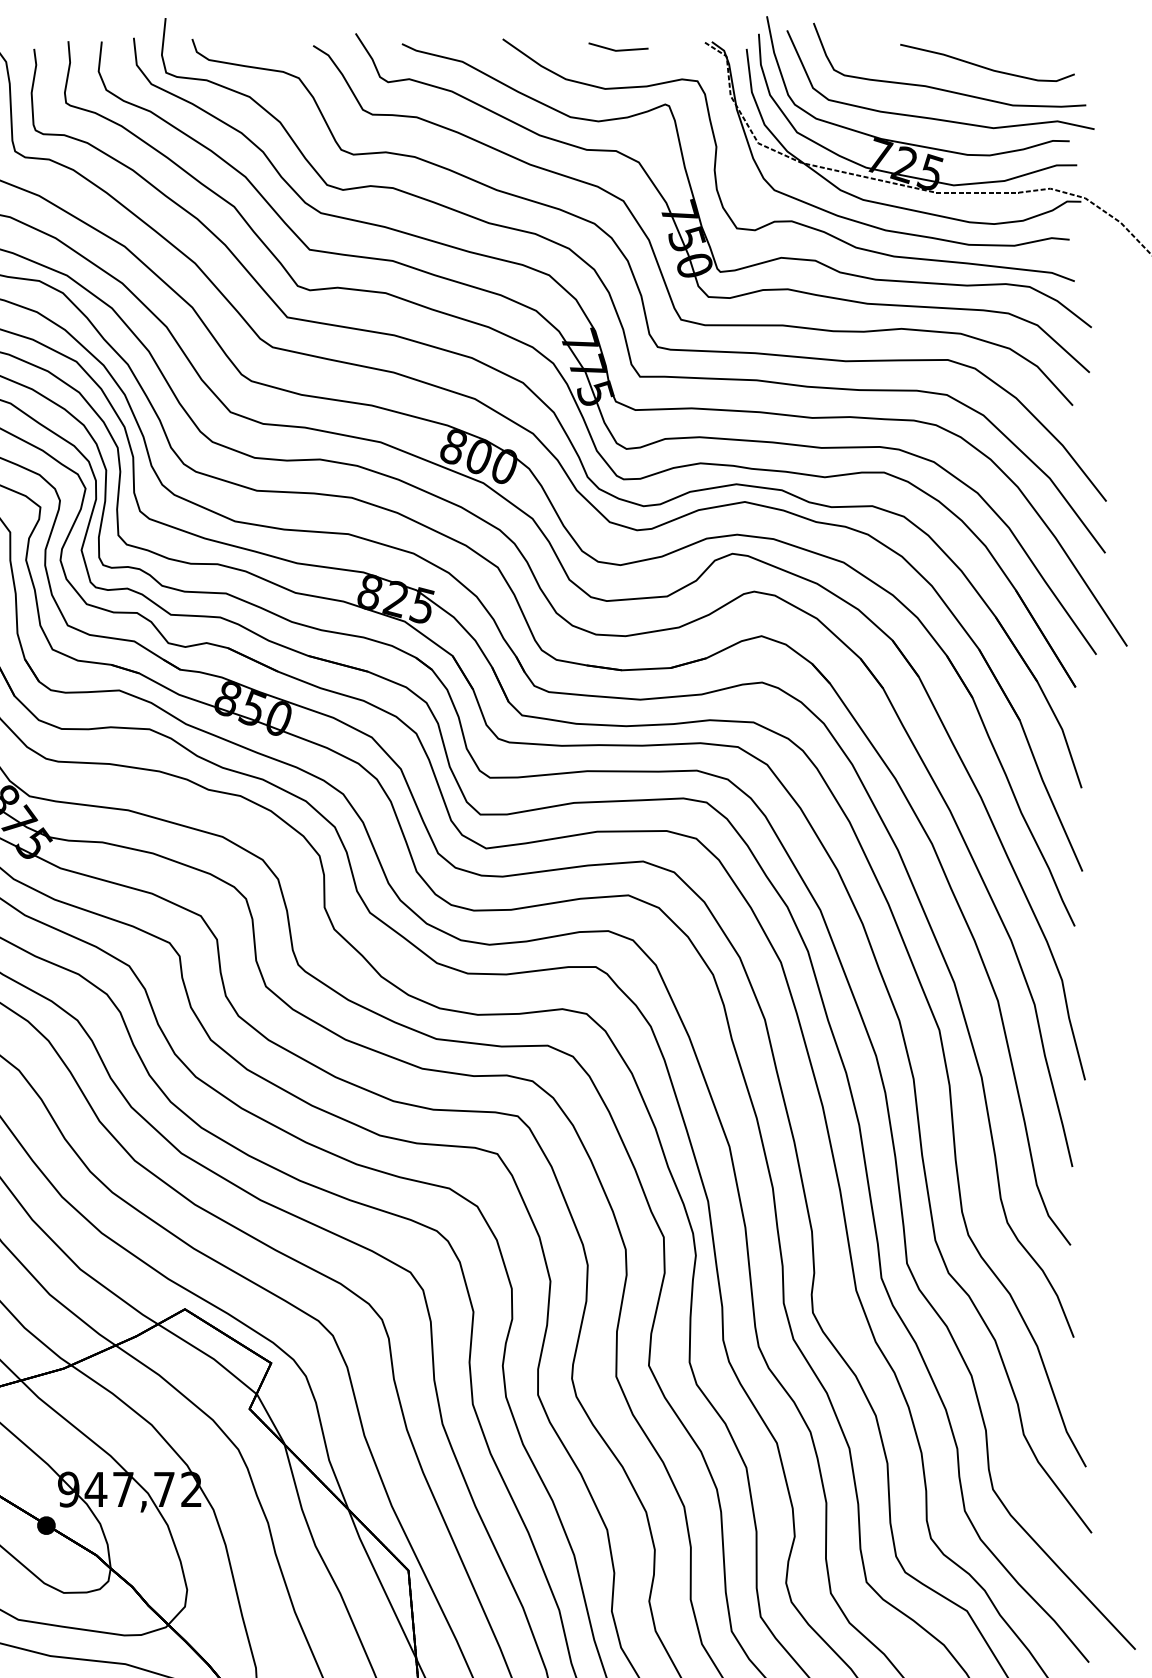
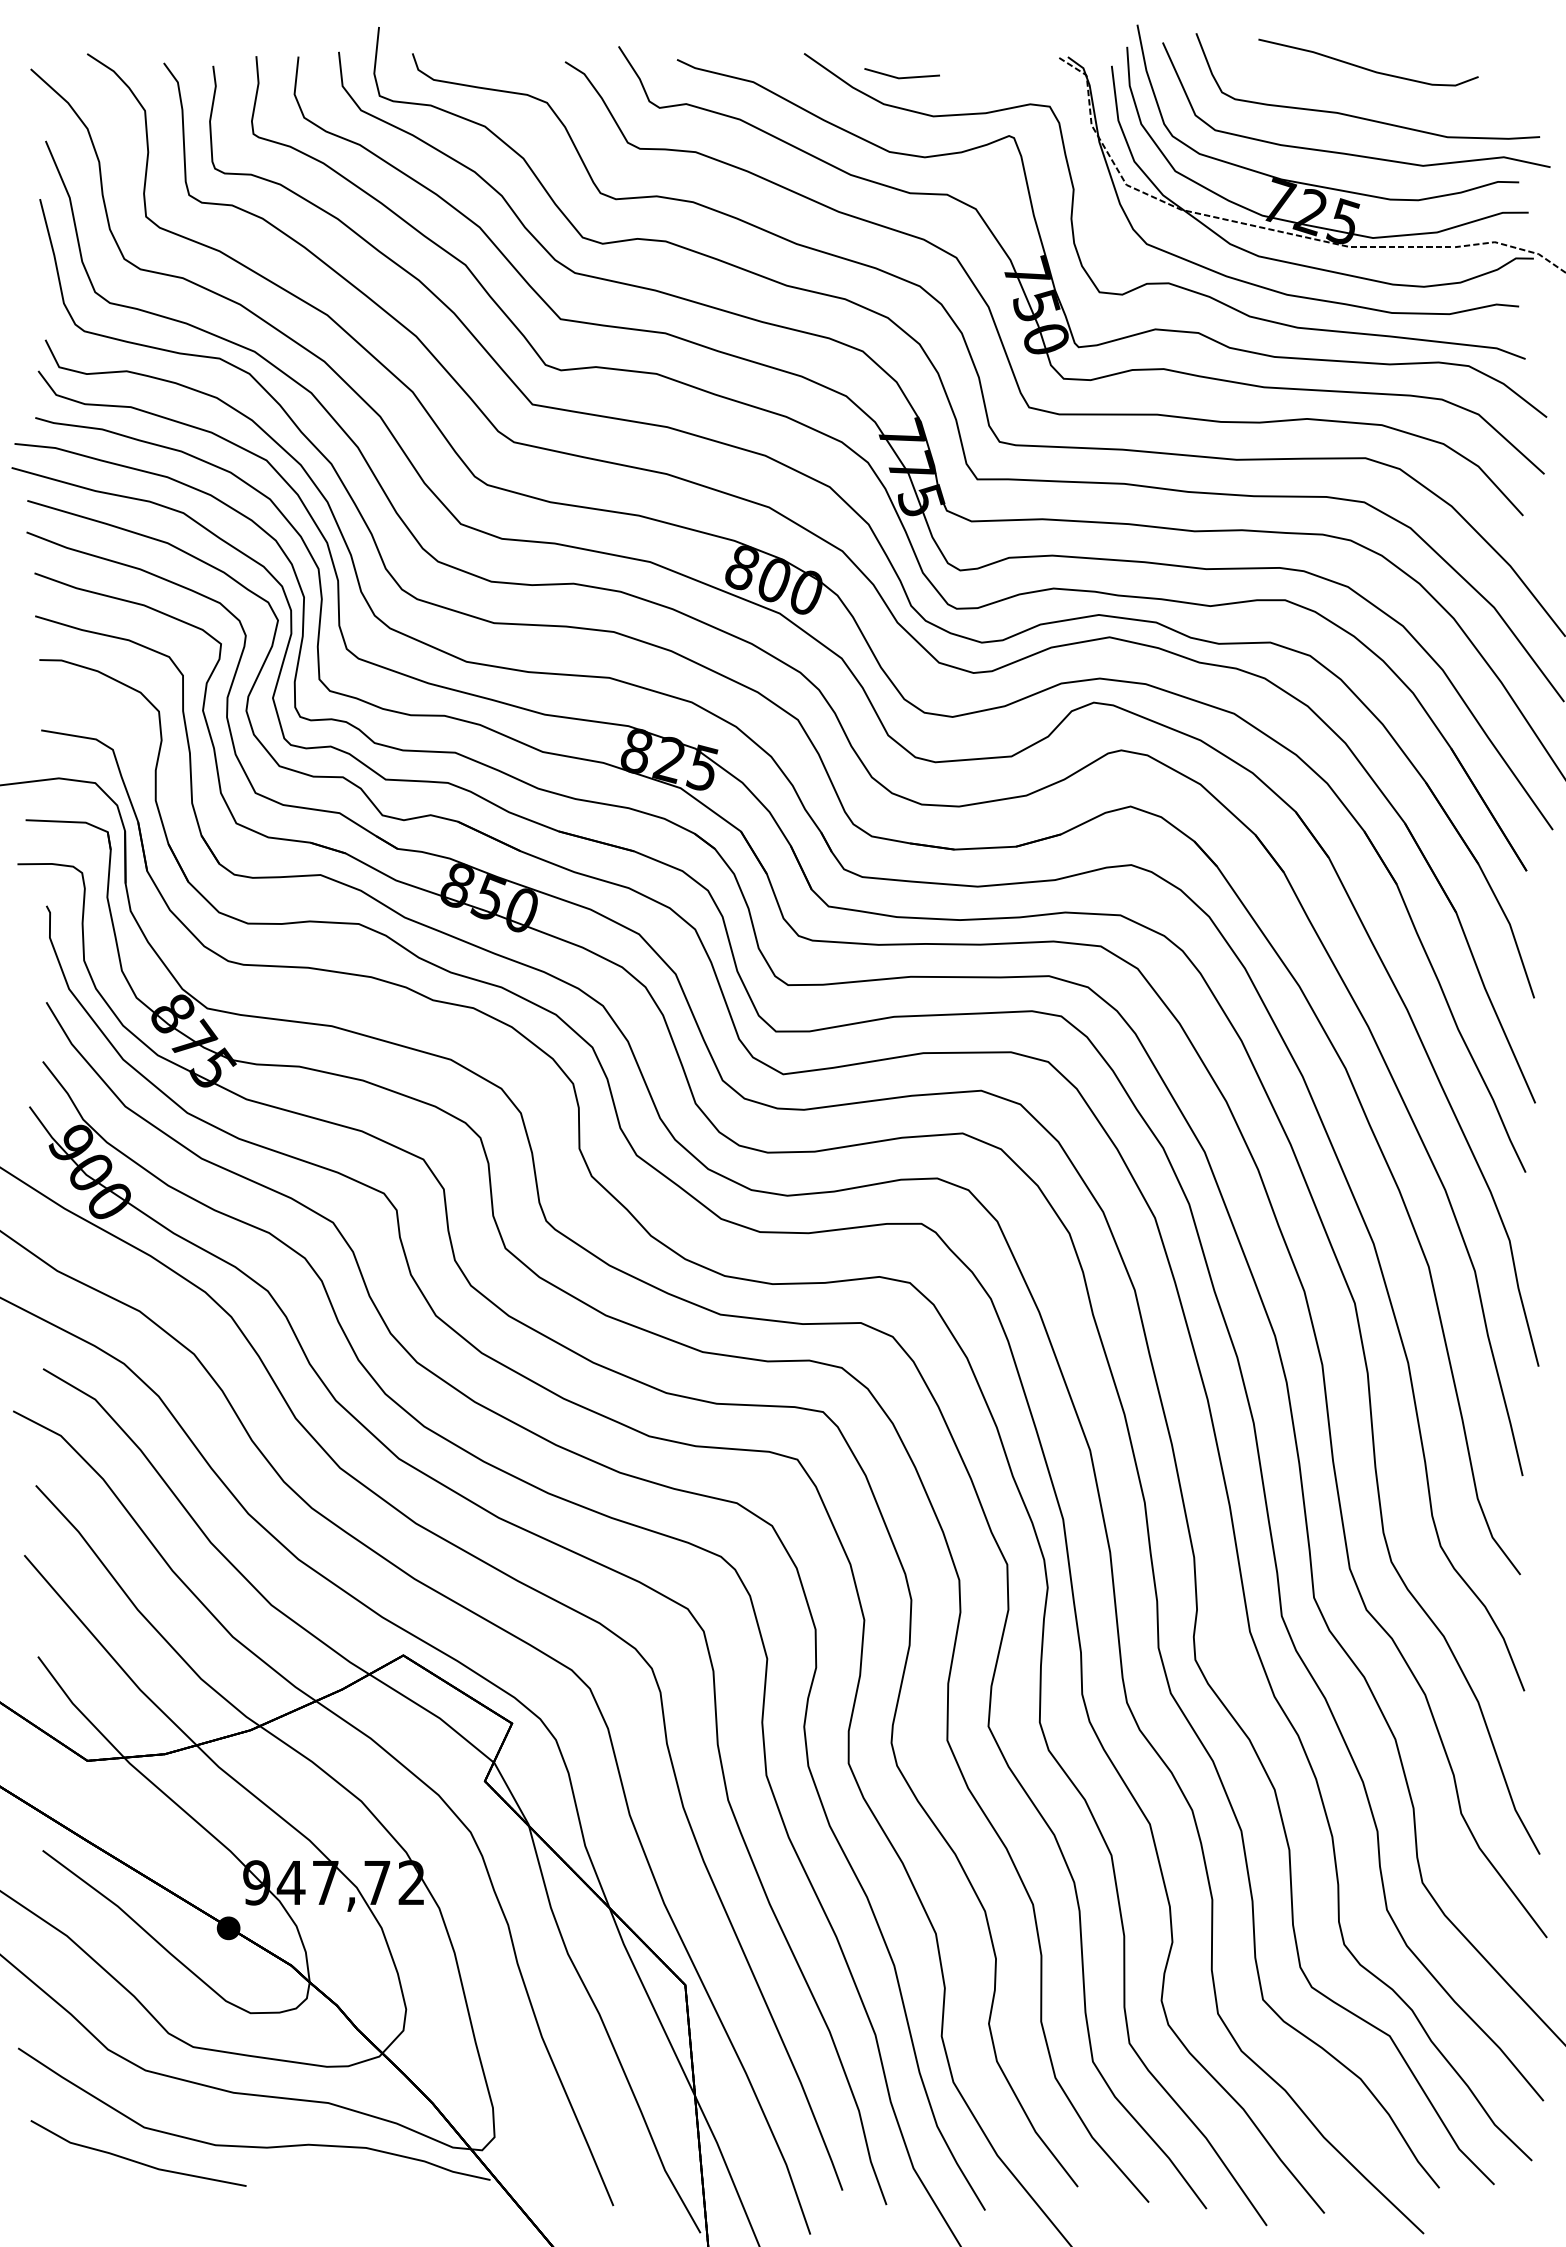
line: (617, 50) -> (901, 77), moved
curve: (985, 66) -> (1365, 67), moved

